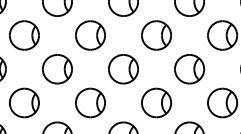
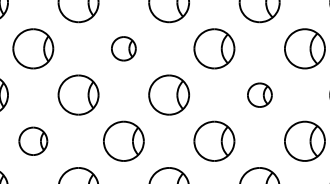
part: (90, 35) -> (123, 48), size x0.6
part: (189, 69) -> (259, 95), size x0.6
part: (24, 102) -> (33, 140), size x0.7

